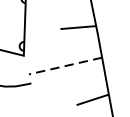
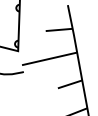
line: (65, 66) -> (49, 59), dashed -> solid

